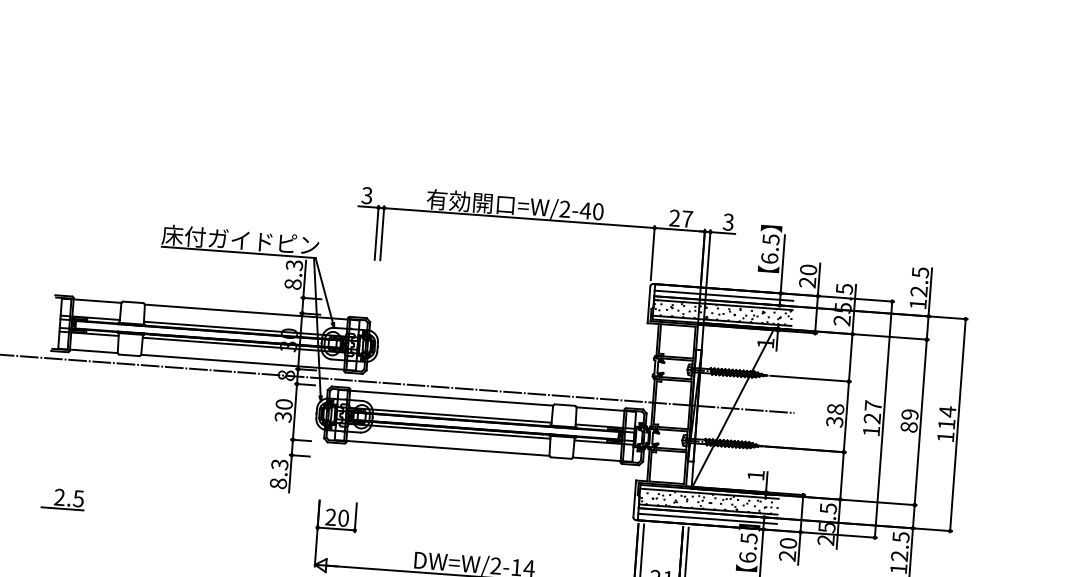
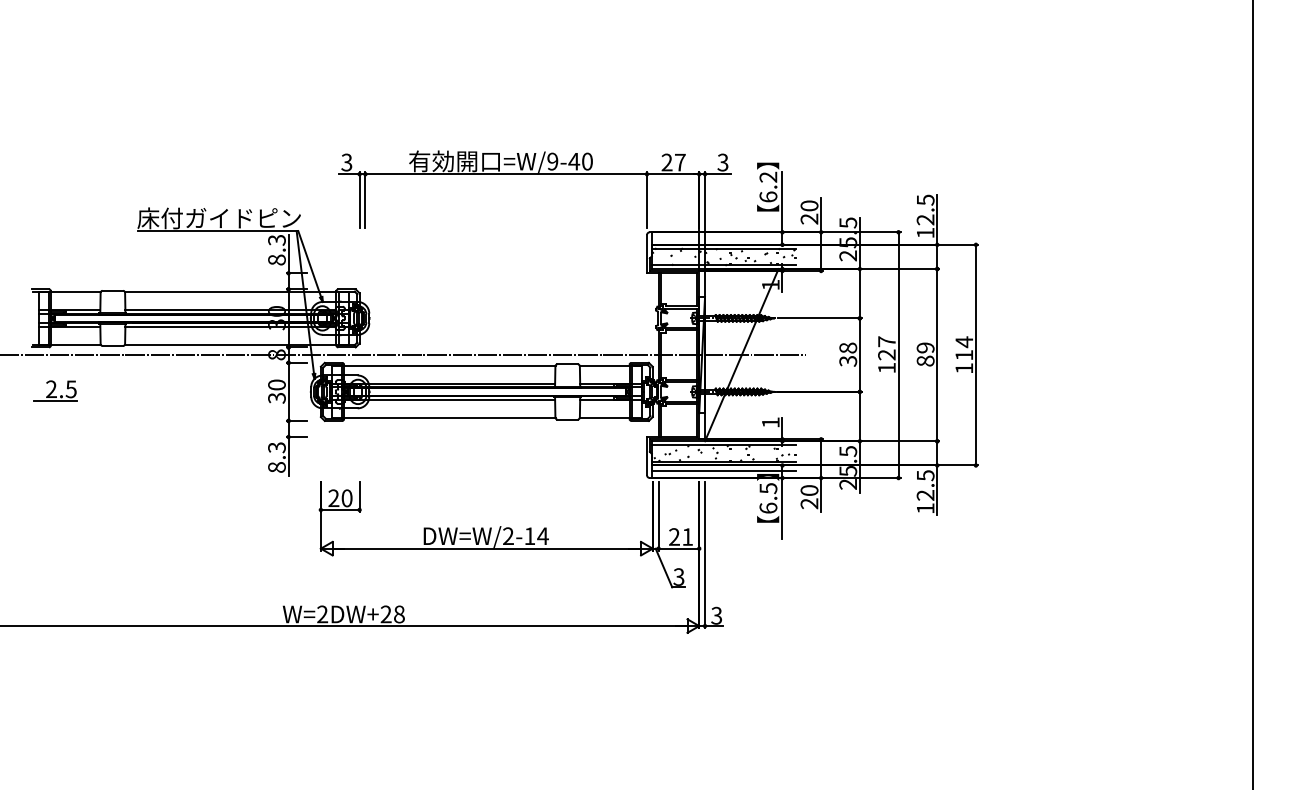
text: (564, 209) -> (552, 161), =W/2-40 -> =W/9-40
text: (771, 238) -> (768, 176), 6.5 -> 6.2
line: (723, 296) -> (723, 239), removed
part: (63, 498) -> (55, 390), moved

